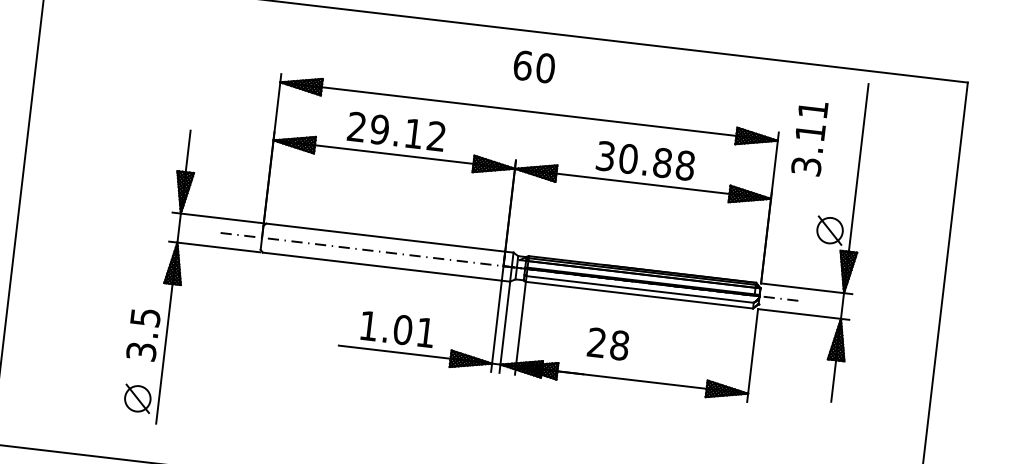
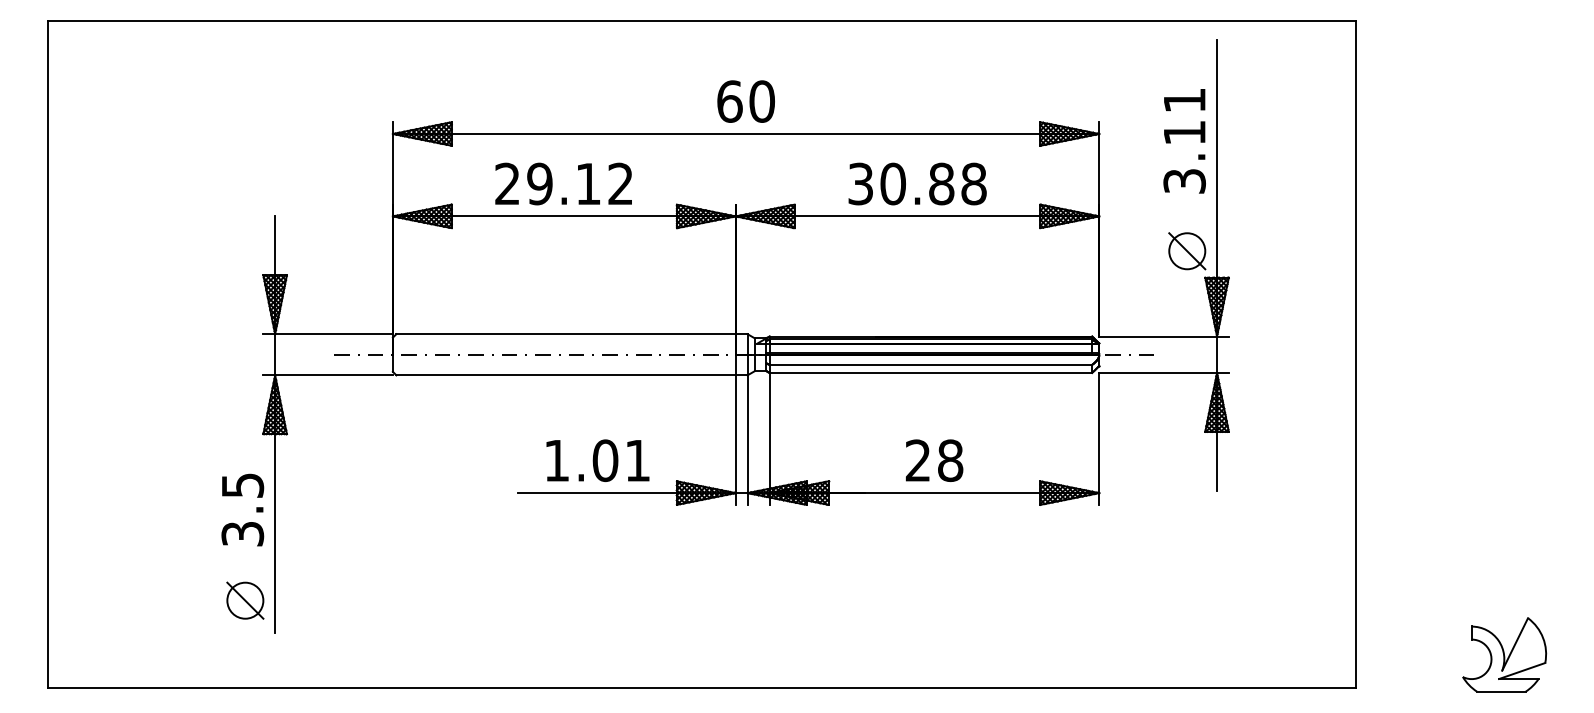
text: (533, 66) -> (745, 101), moved
text: (809, 138) -> (1184, 141), moved
text: (608, 344) -> (934, 460), moved

